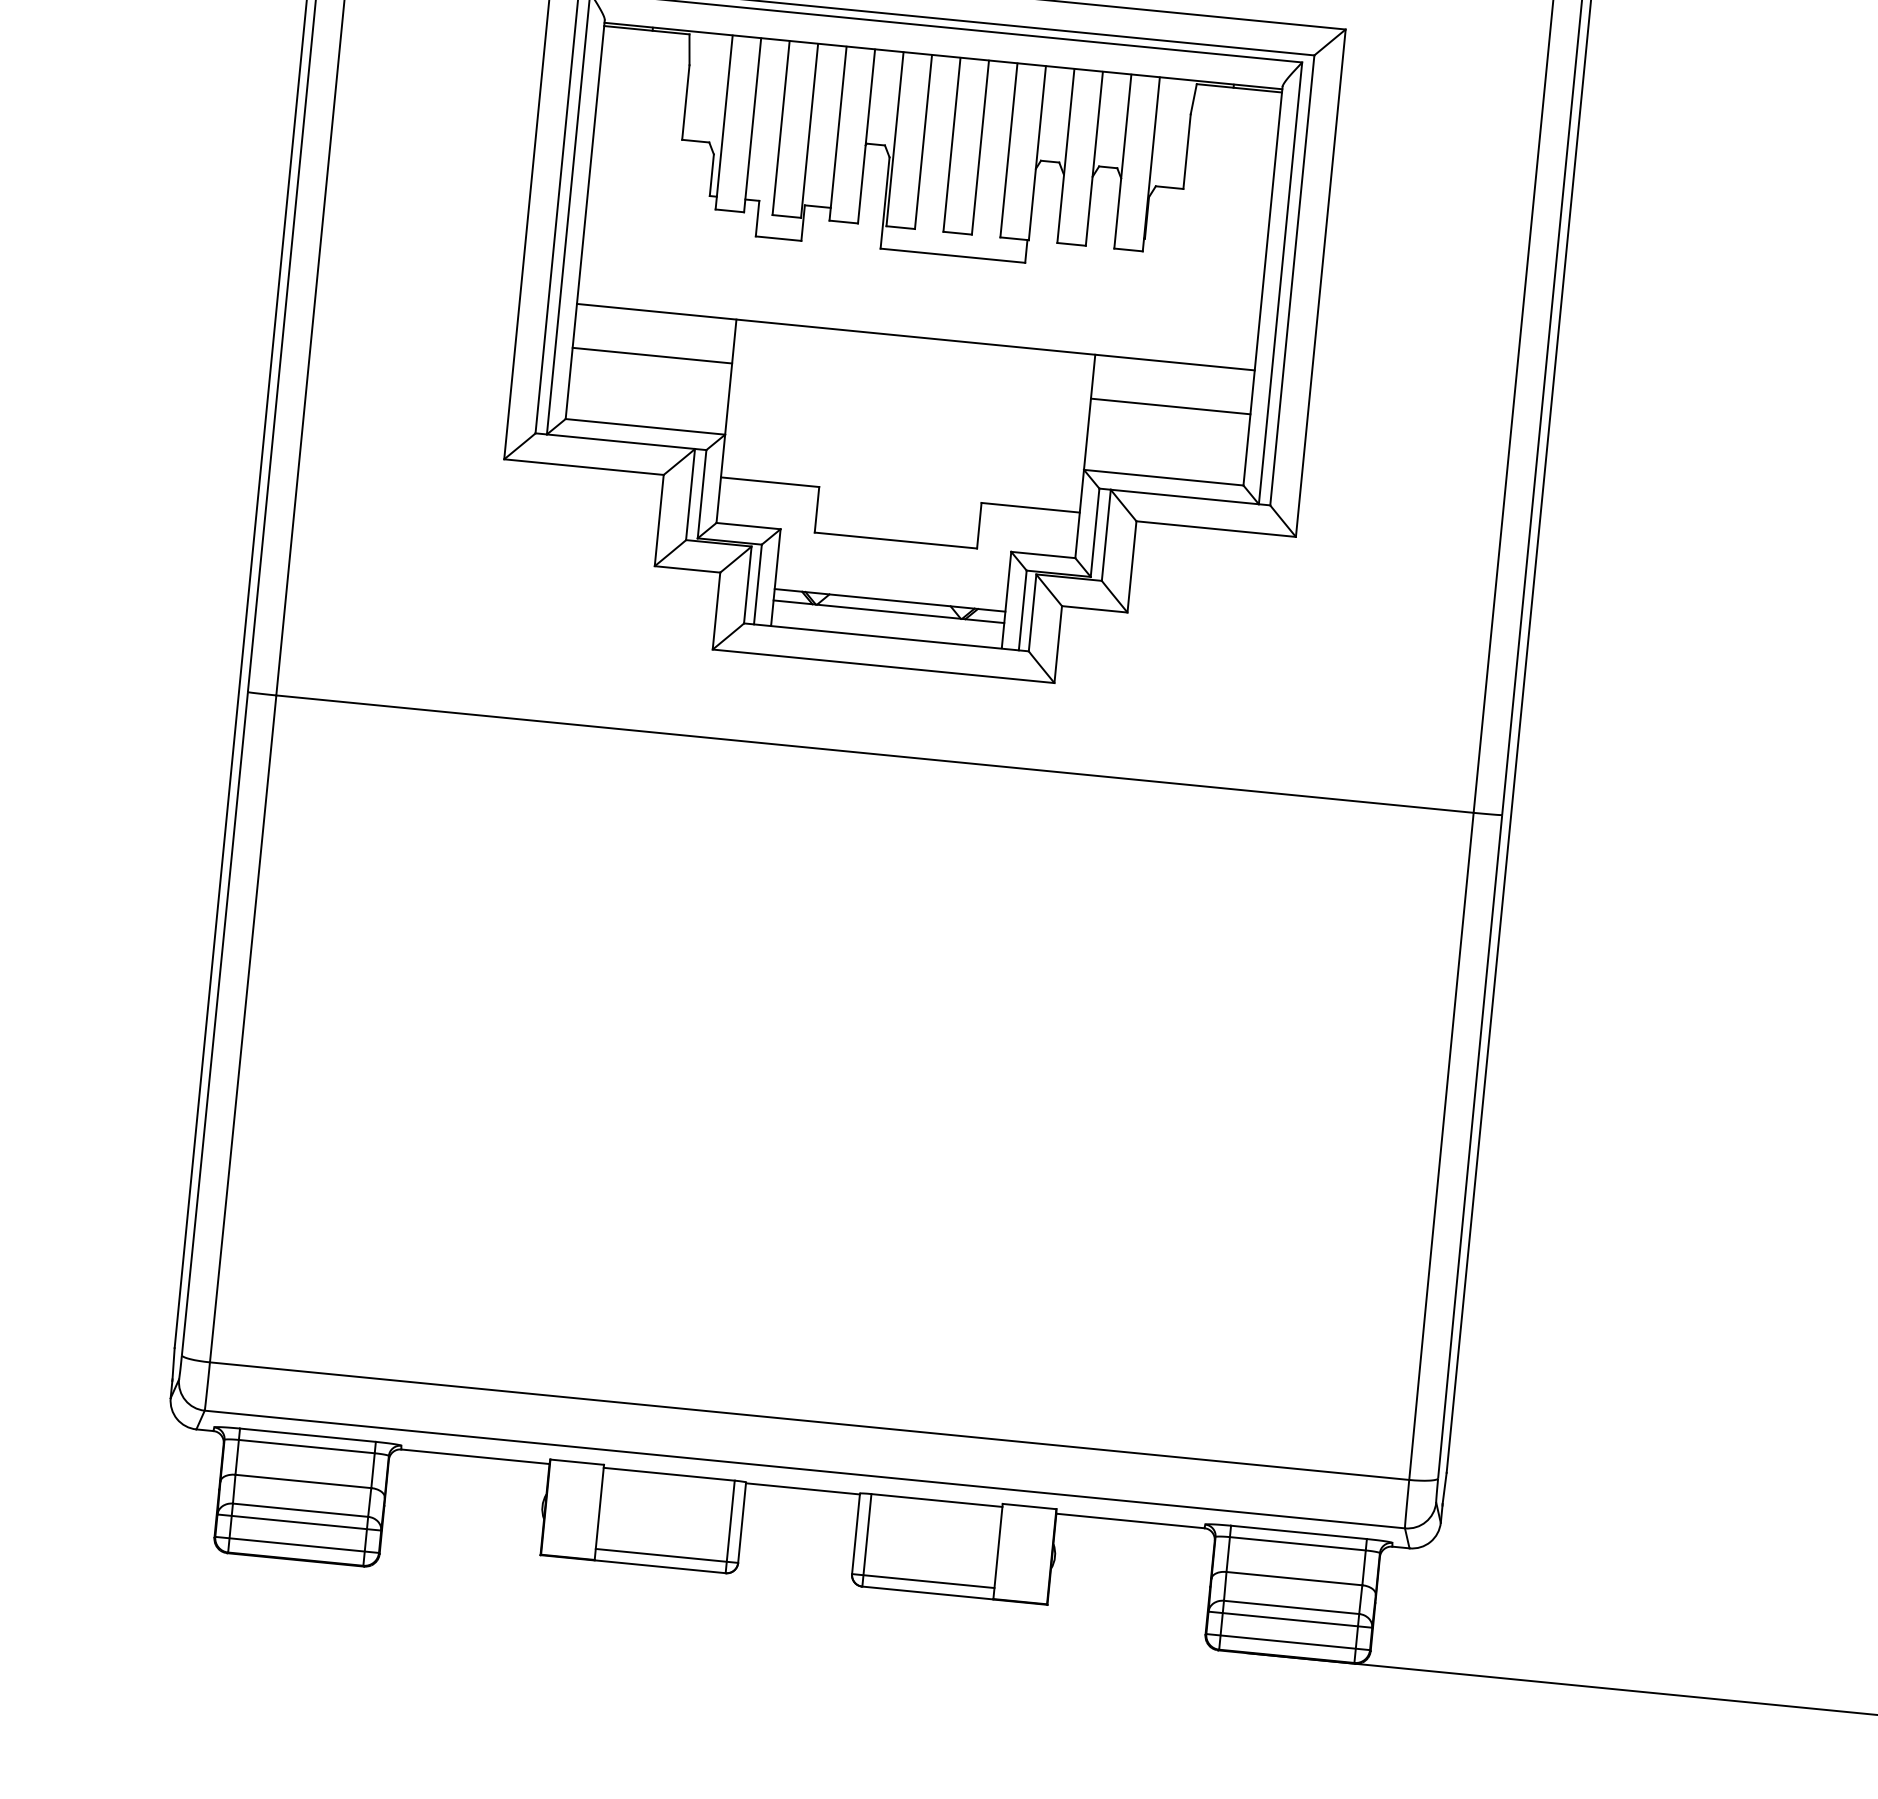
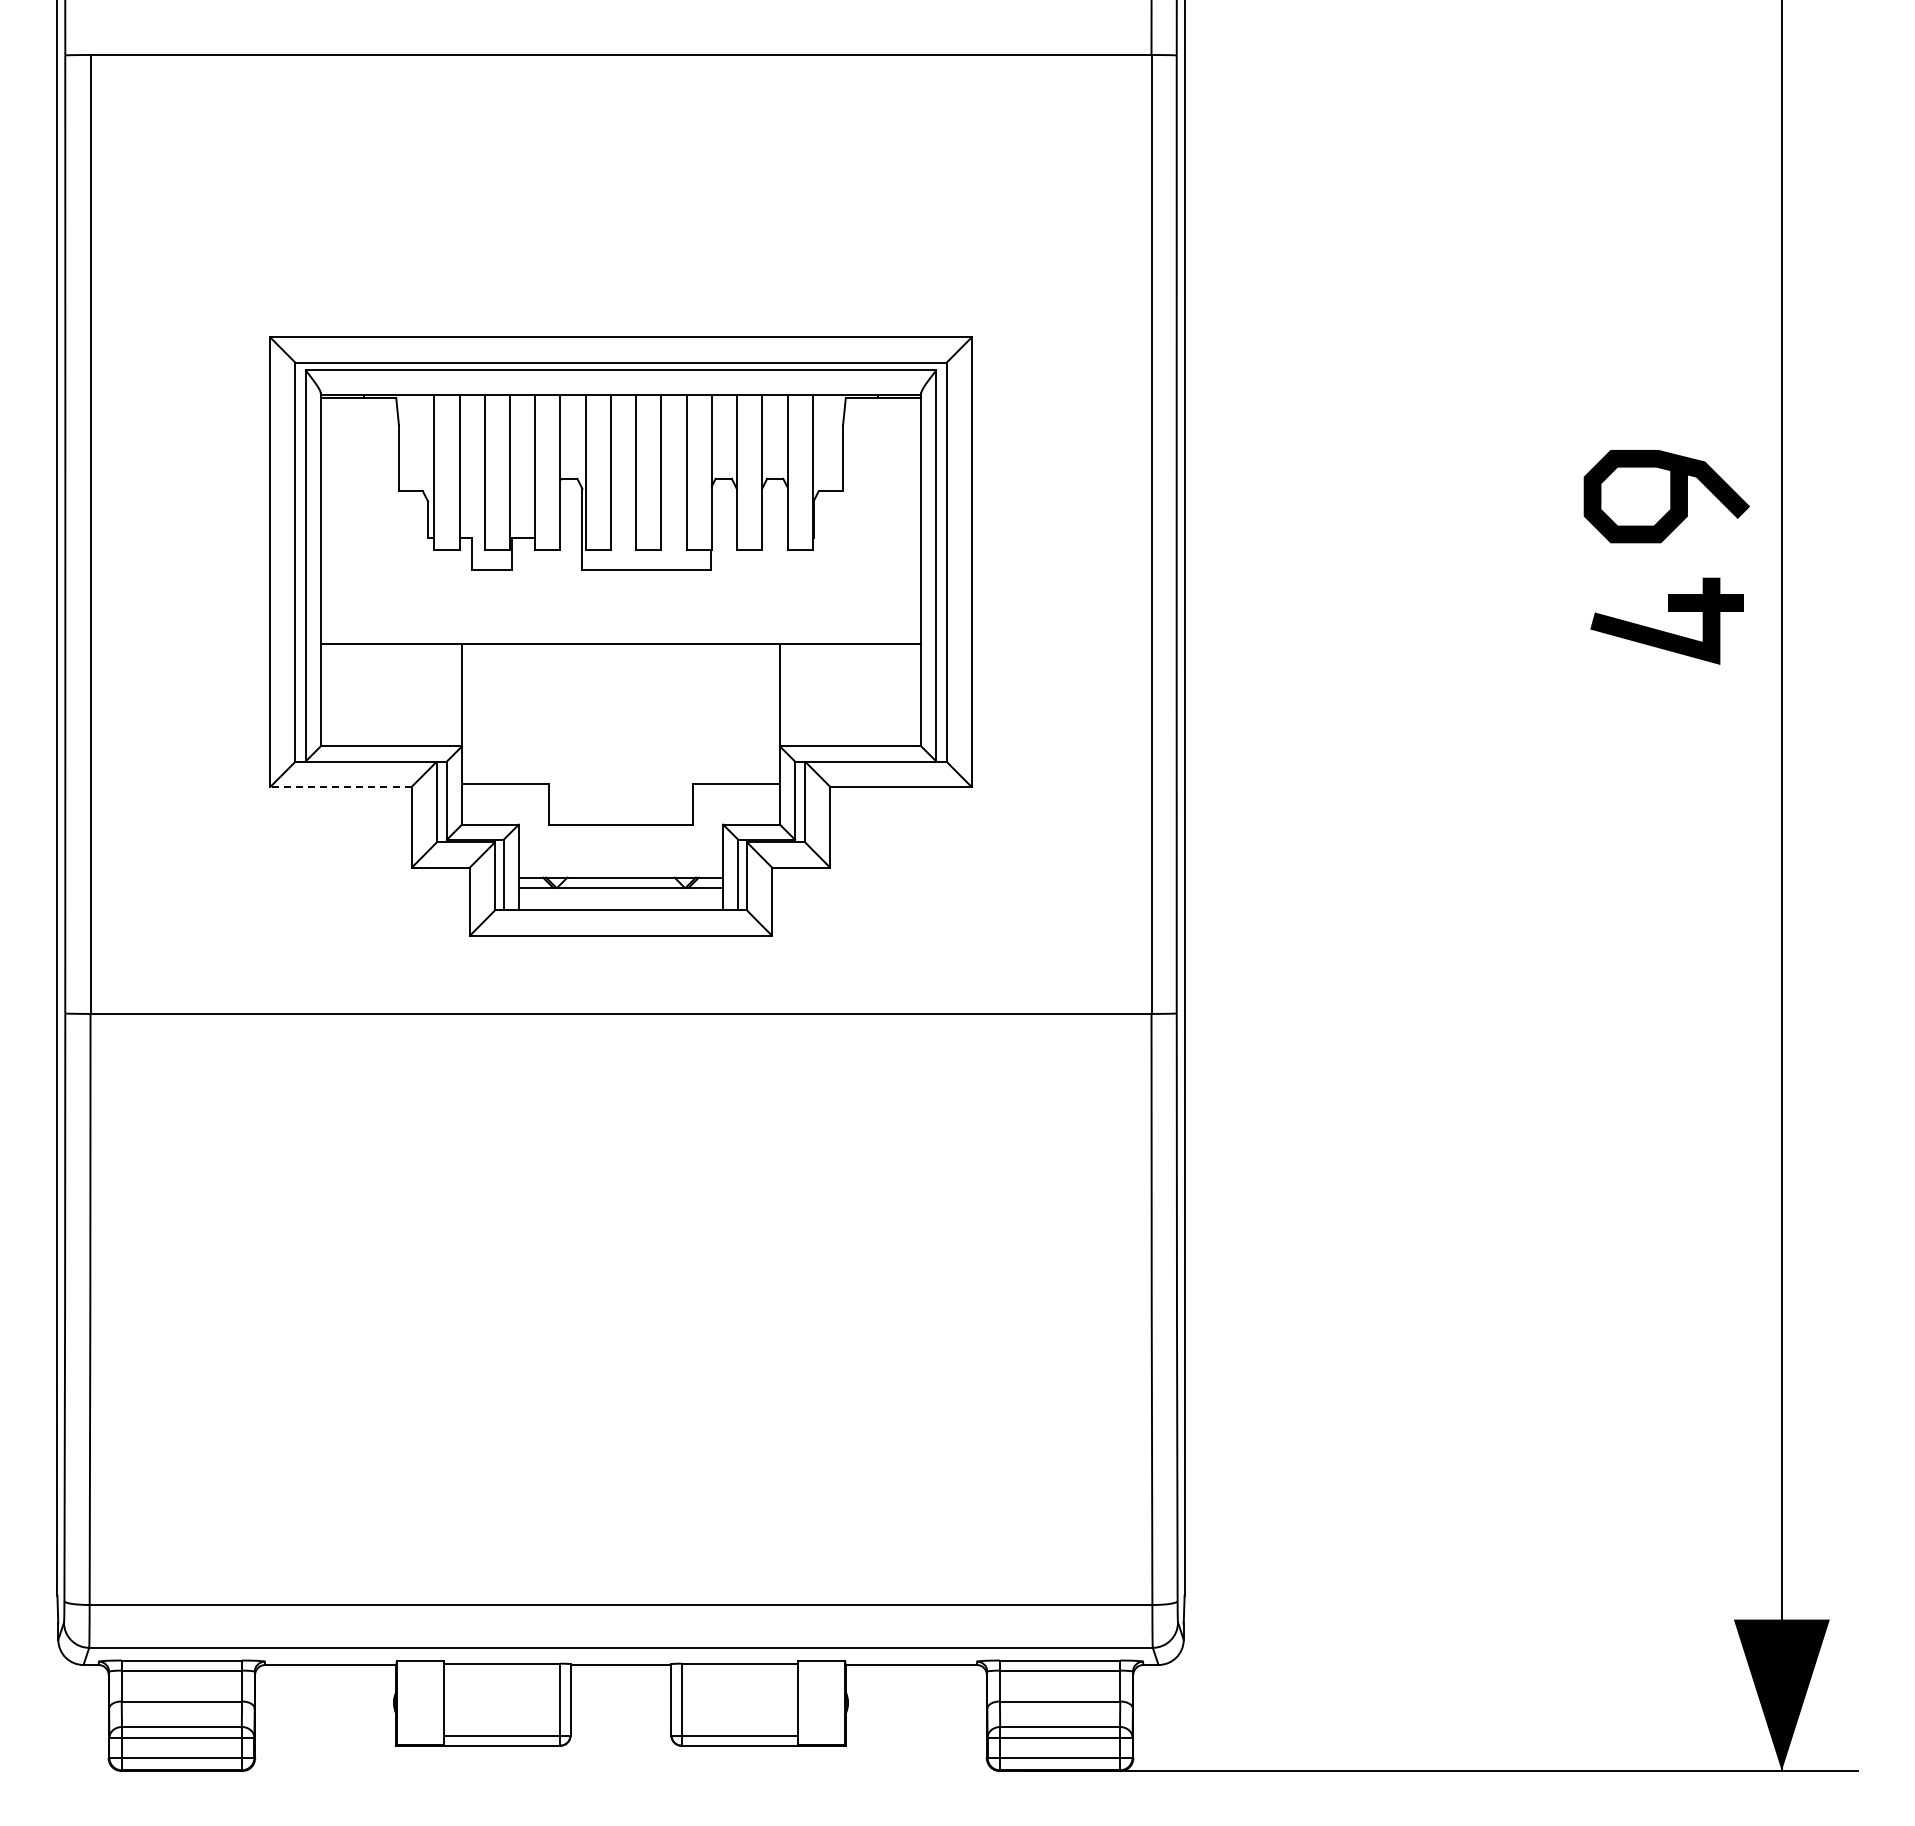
line: (652, 355) -> (391, 683), removed
line: (1170, 406) -> (850, 683), removed
line: (583, 467) -> (340, 787), solid -> dashed

